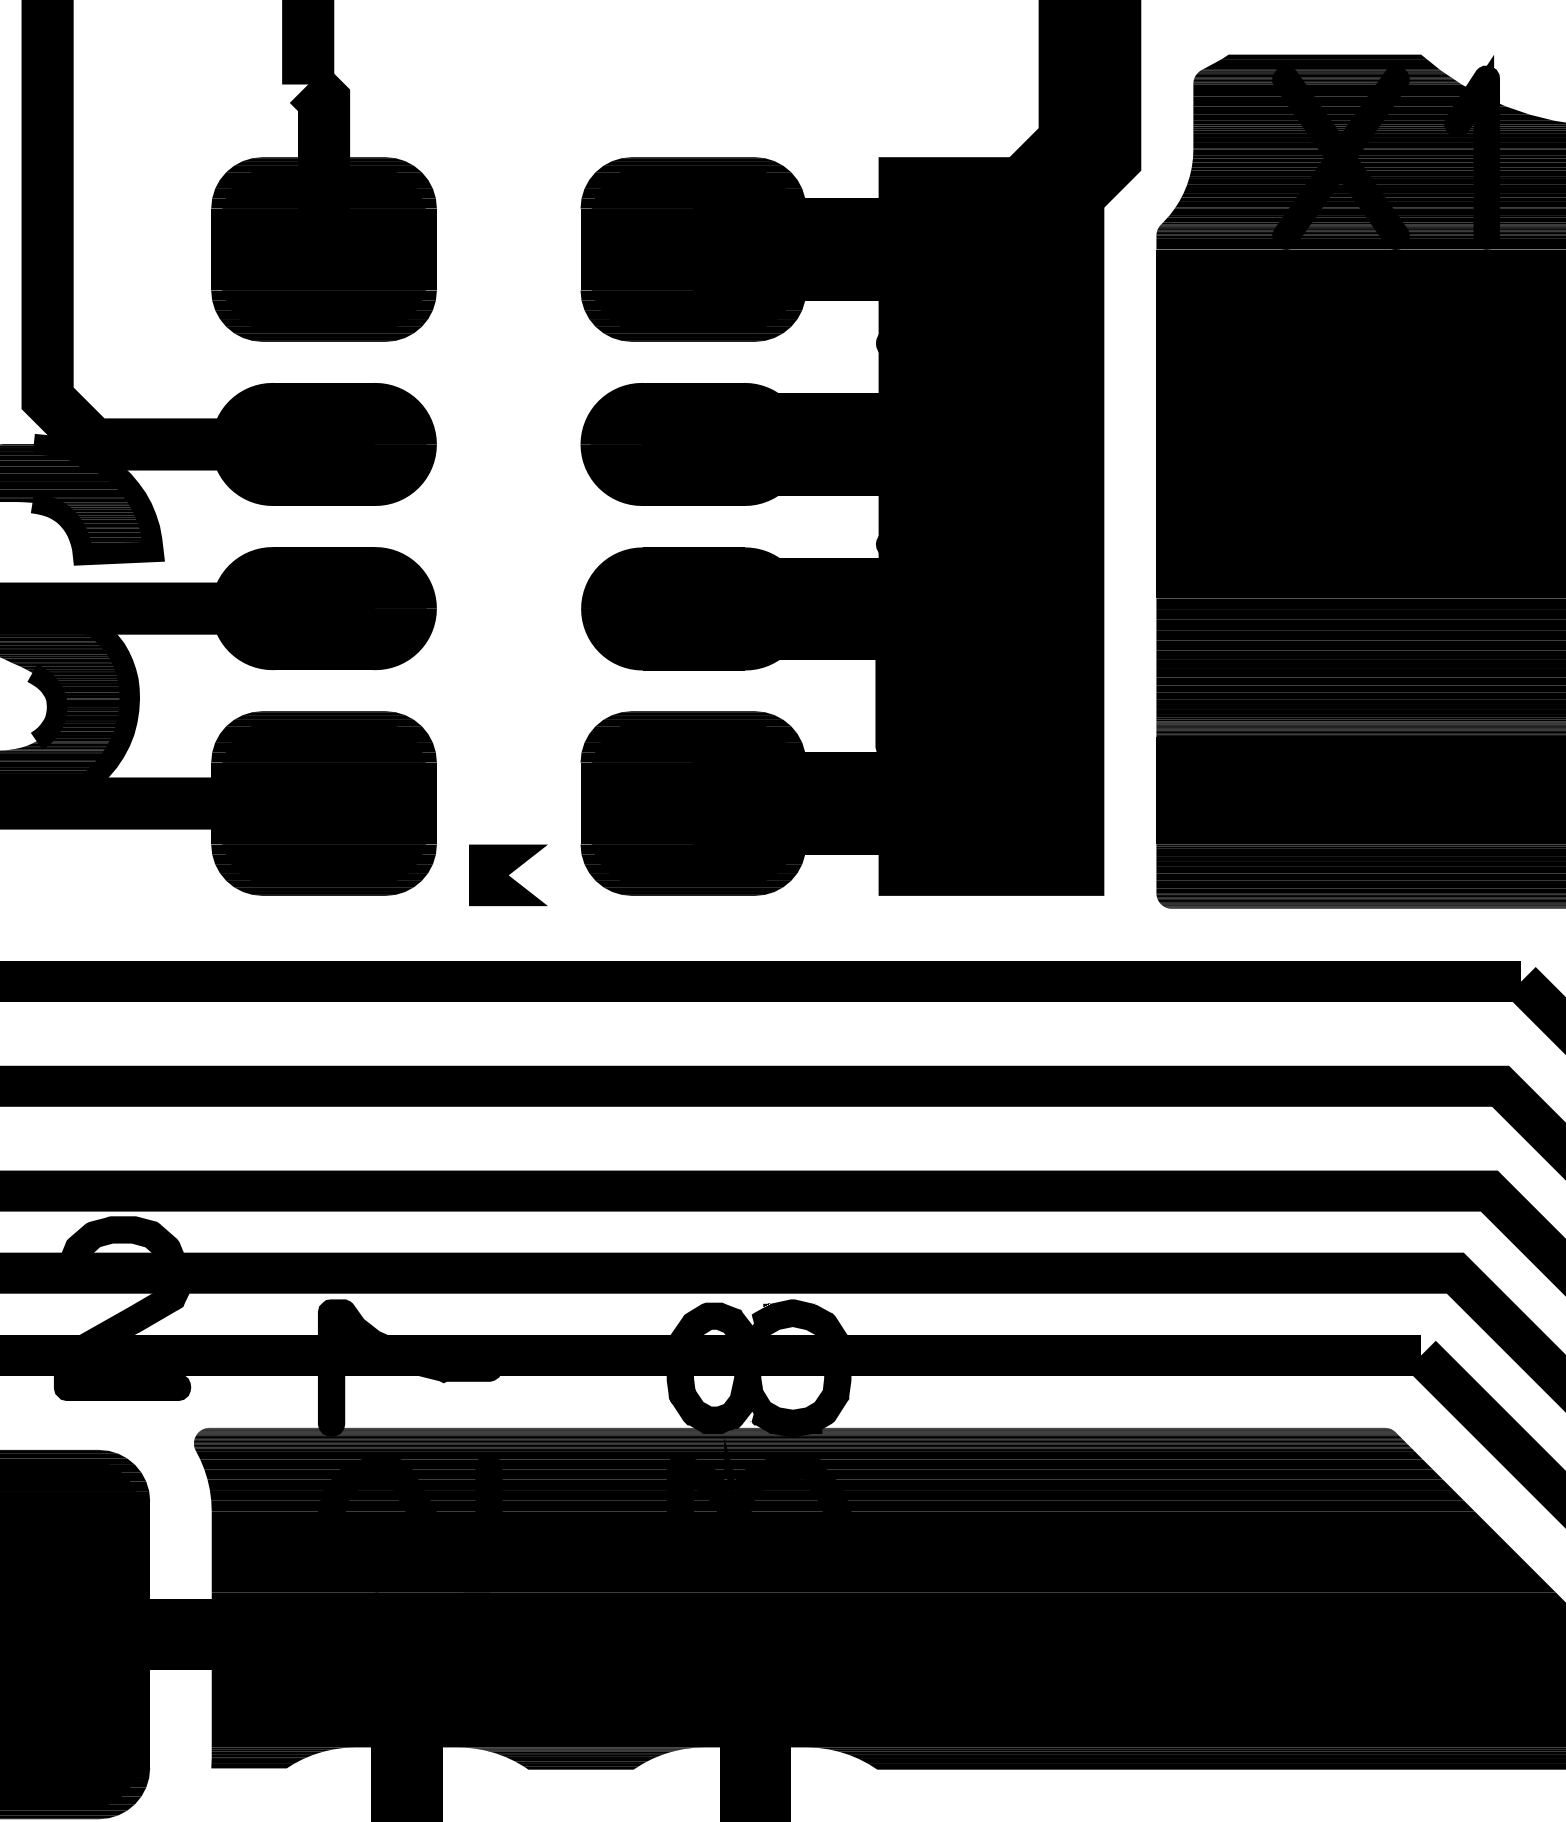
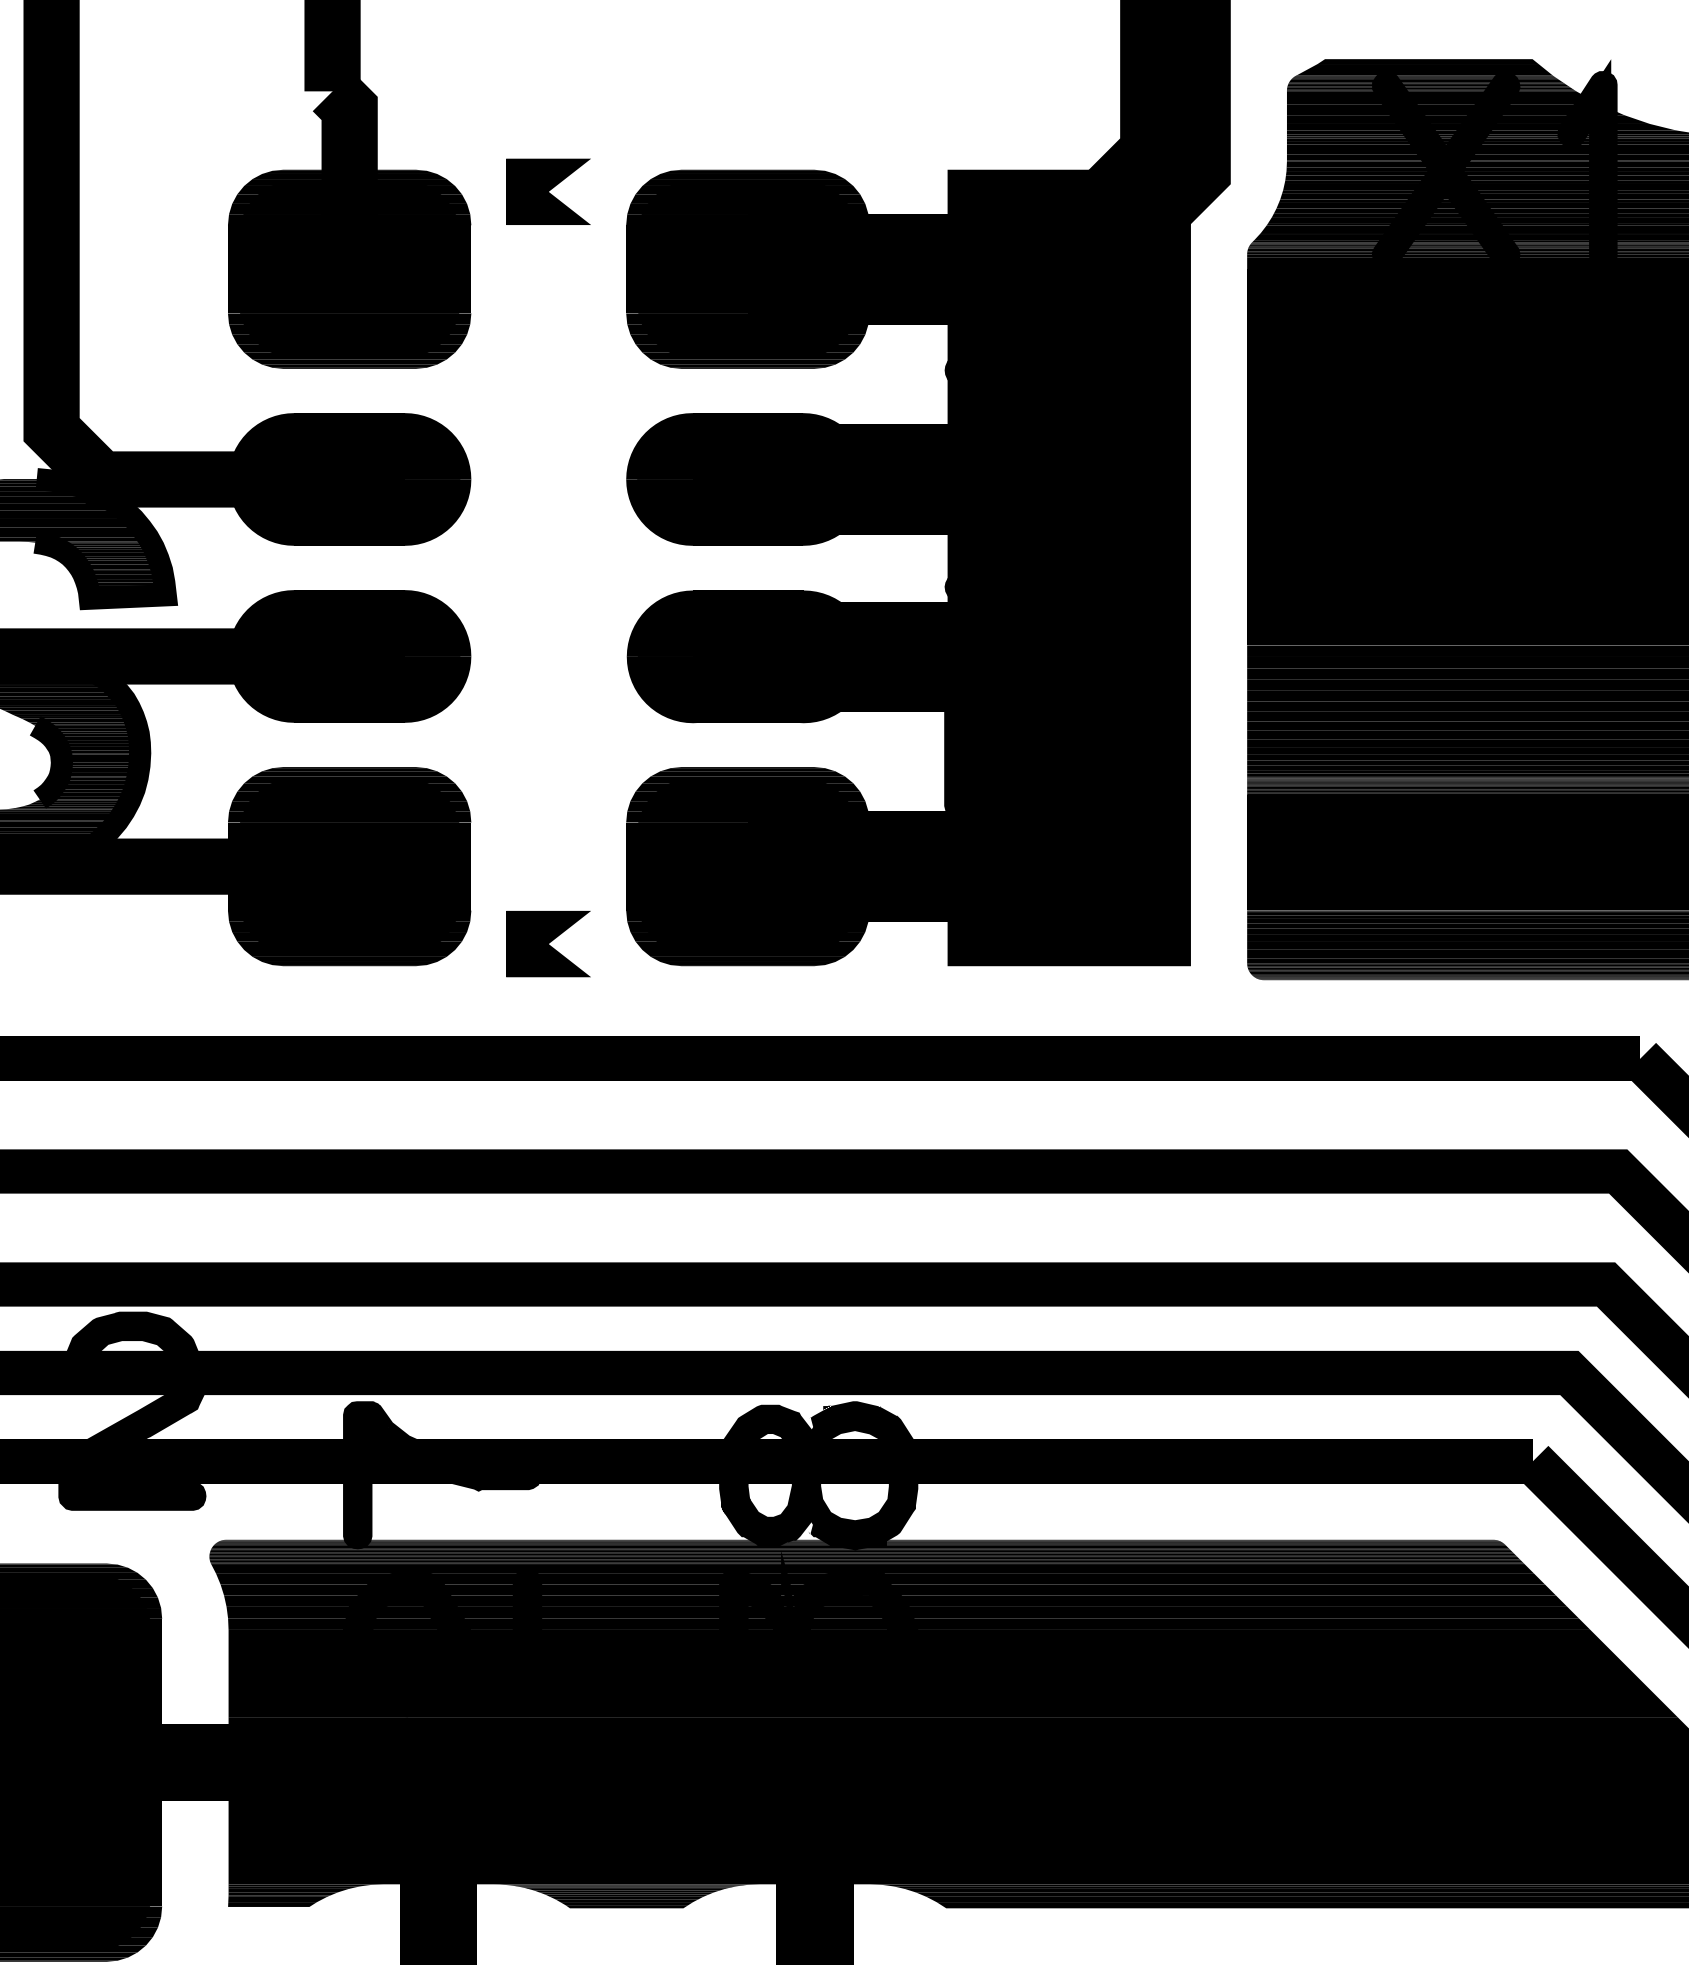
part: (508, 177) -> (548, 191), added

